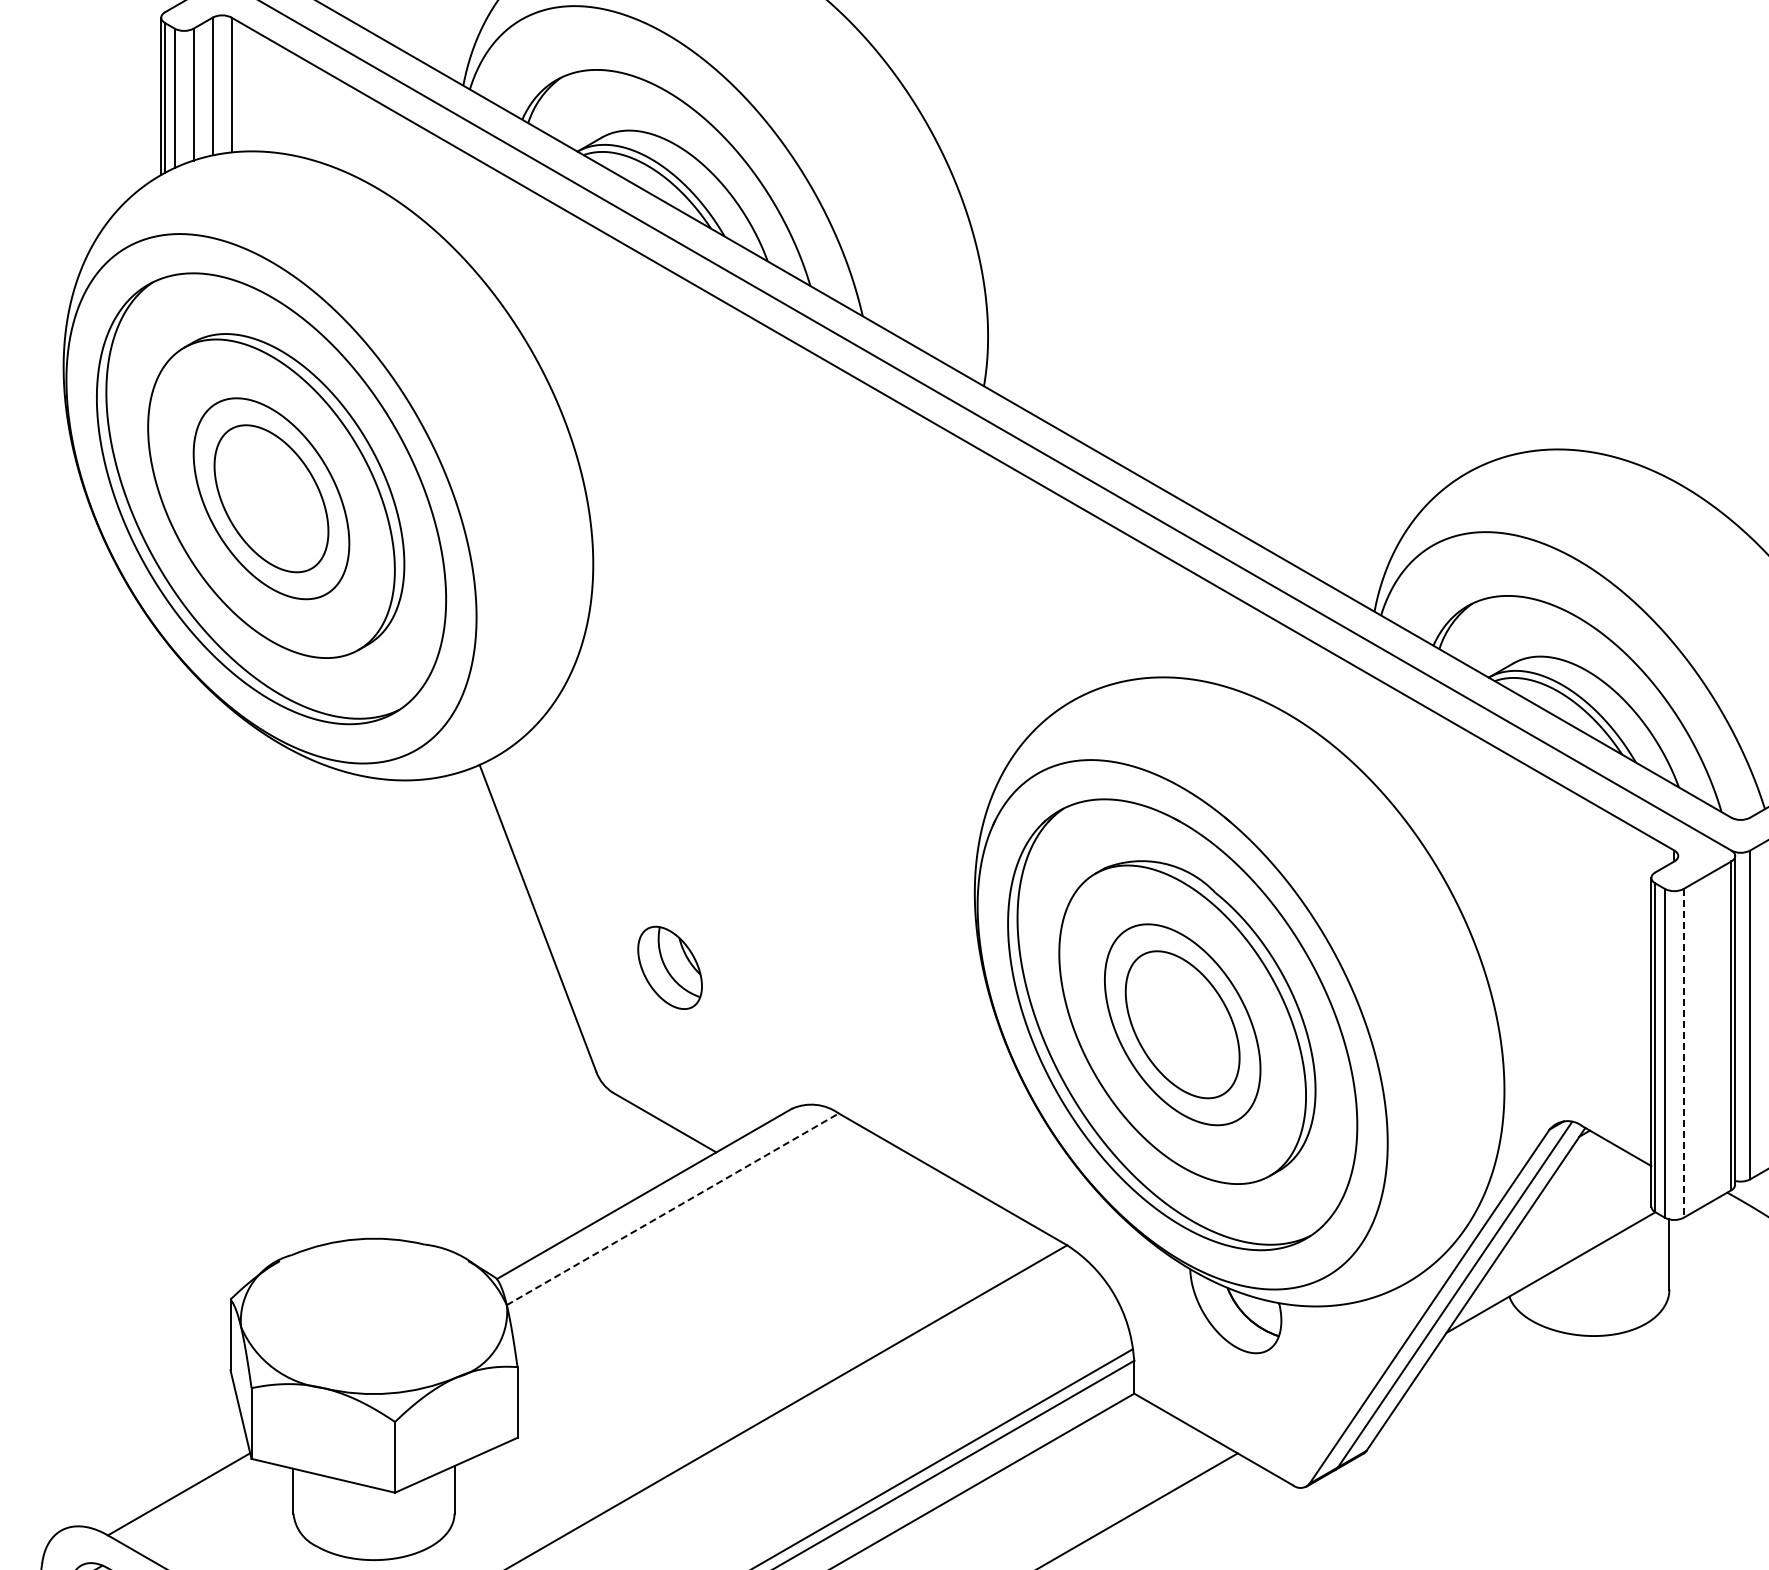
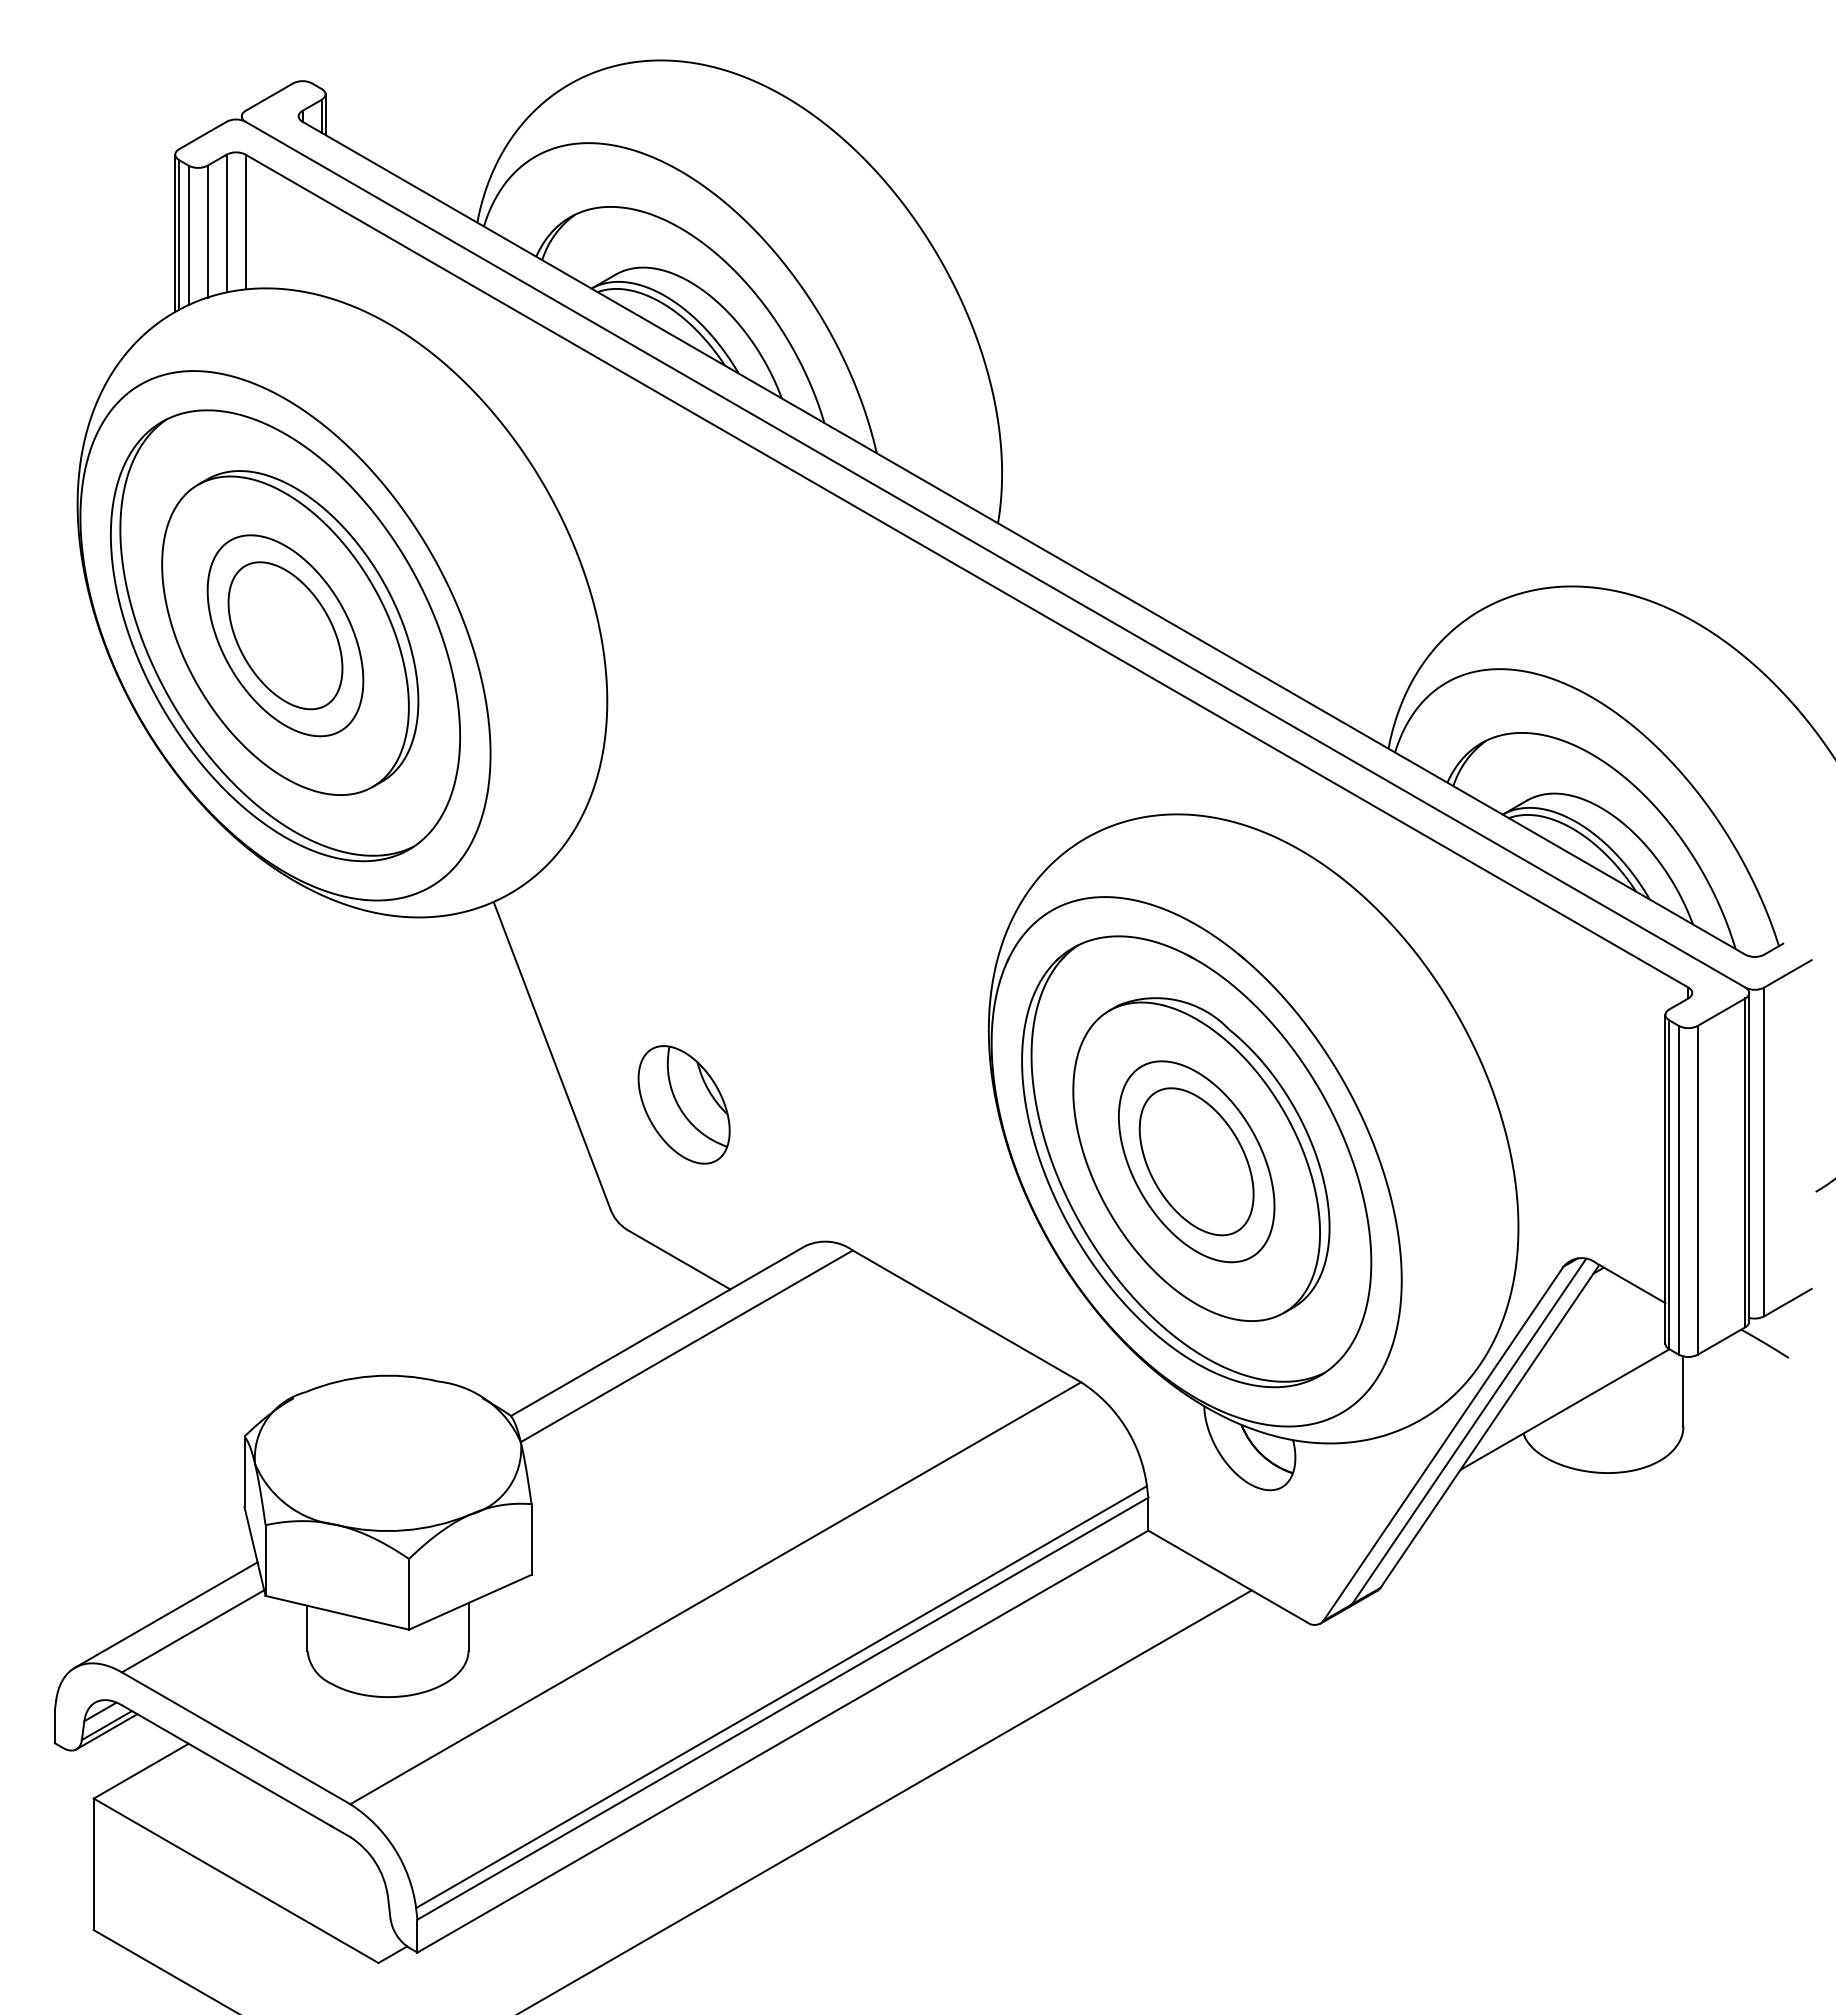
part: (669, 967) -> (683, 1104), size x1.43
line: (1683, 1053) -> (1697, 1190), dashed -> solid
line: (672, 1209) -> (686, 1346), dashed -> solid
line: (151, 1477) -> (165, 1614), added

